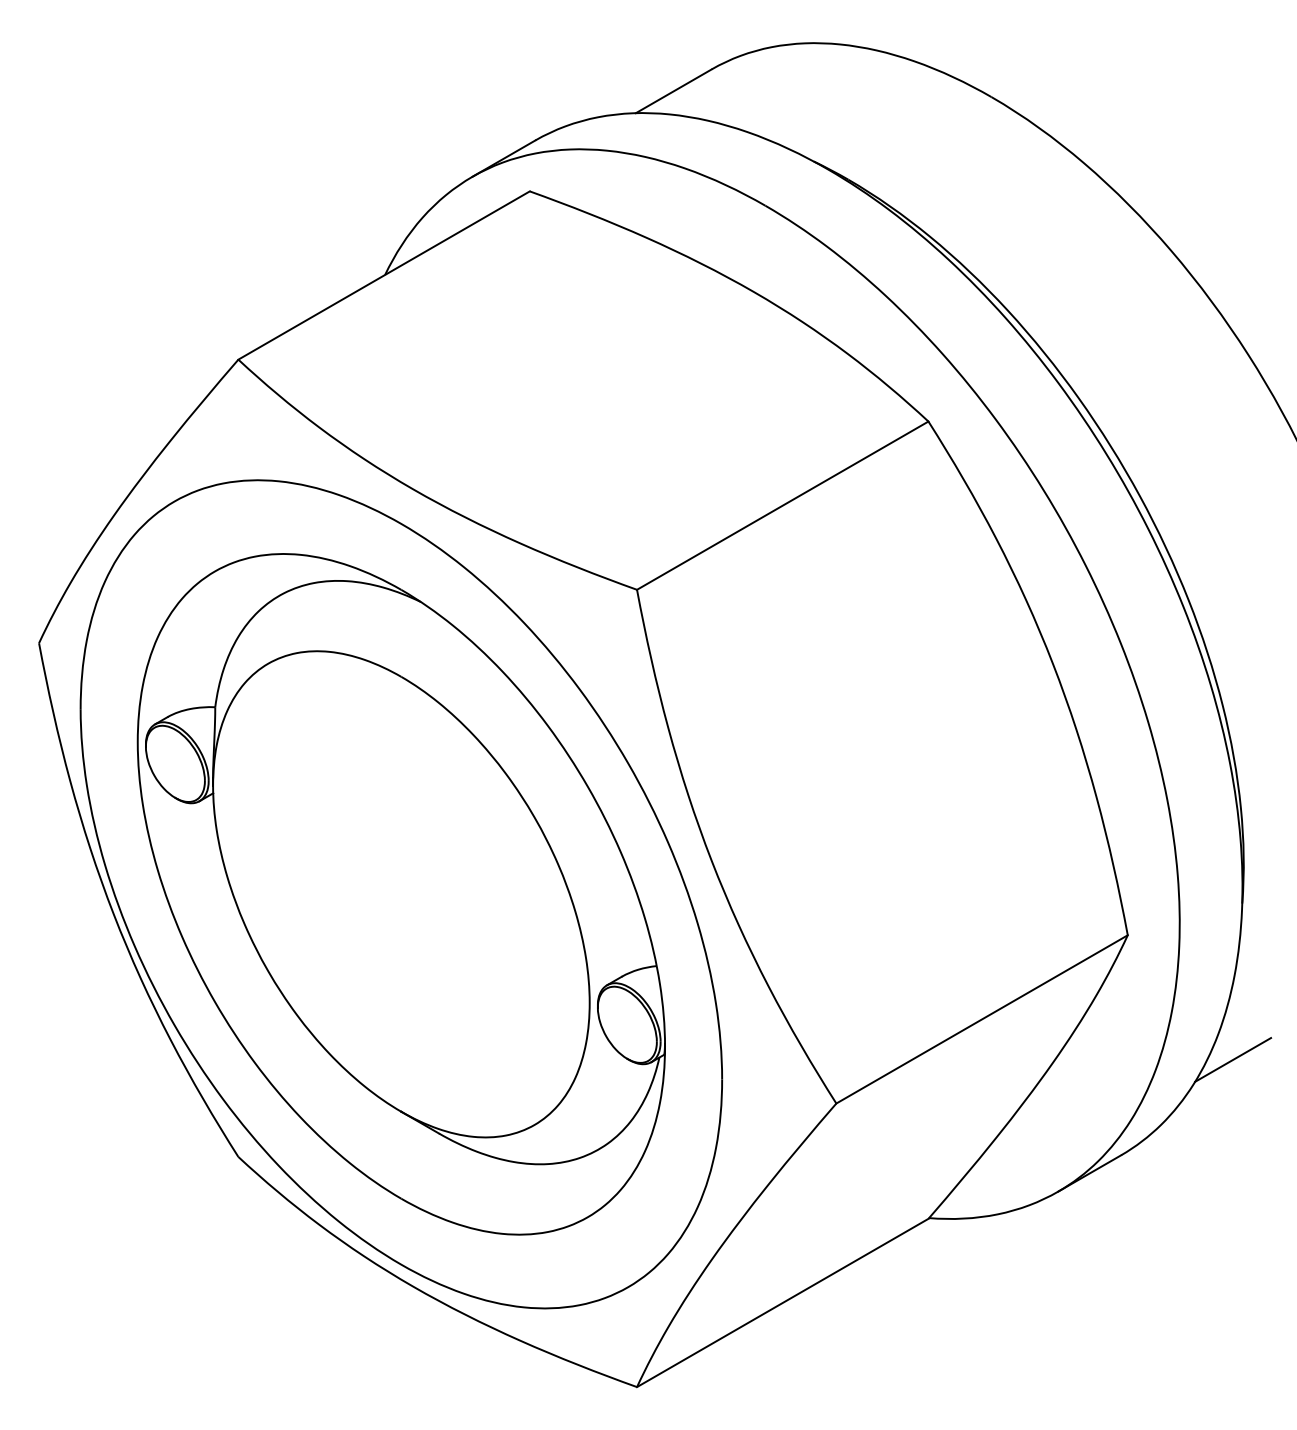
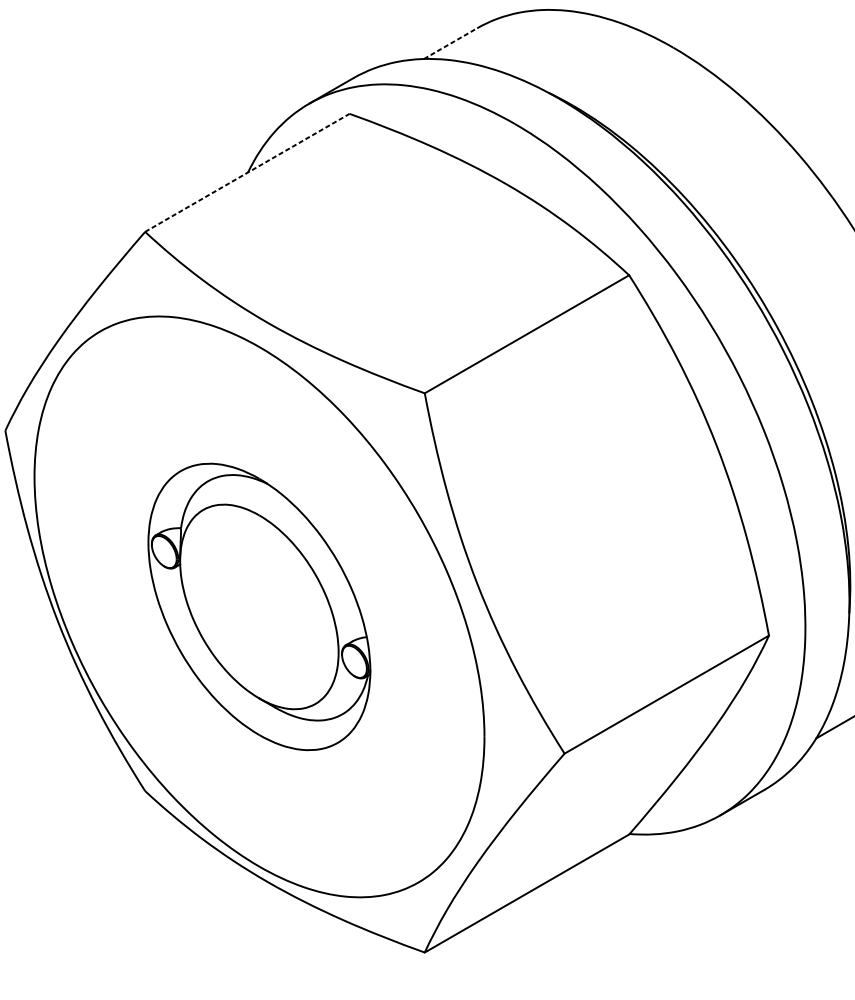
line: (673, 91) -> (450, 43), solid -> dashed
line: (384, 275) -> (247, 172), solid -> dashed
part: (400, 894) -> (258, 607), size x0.6

